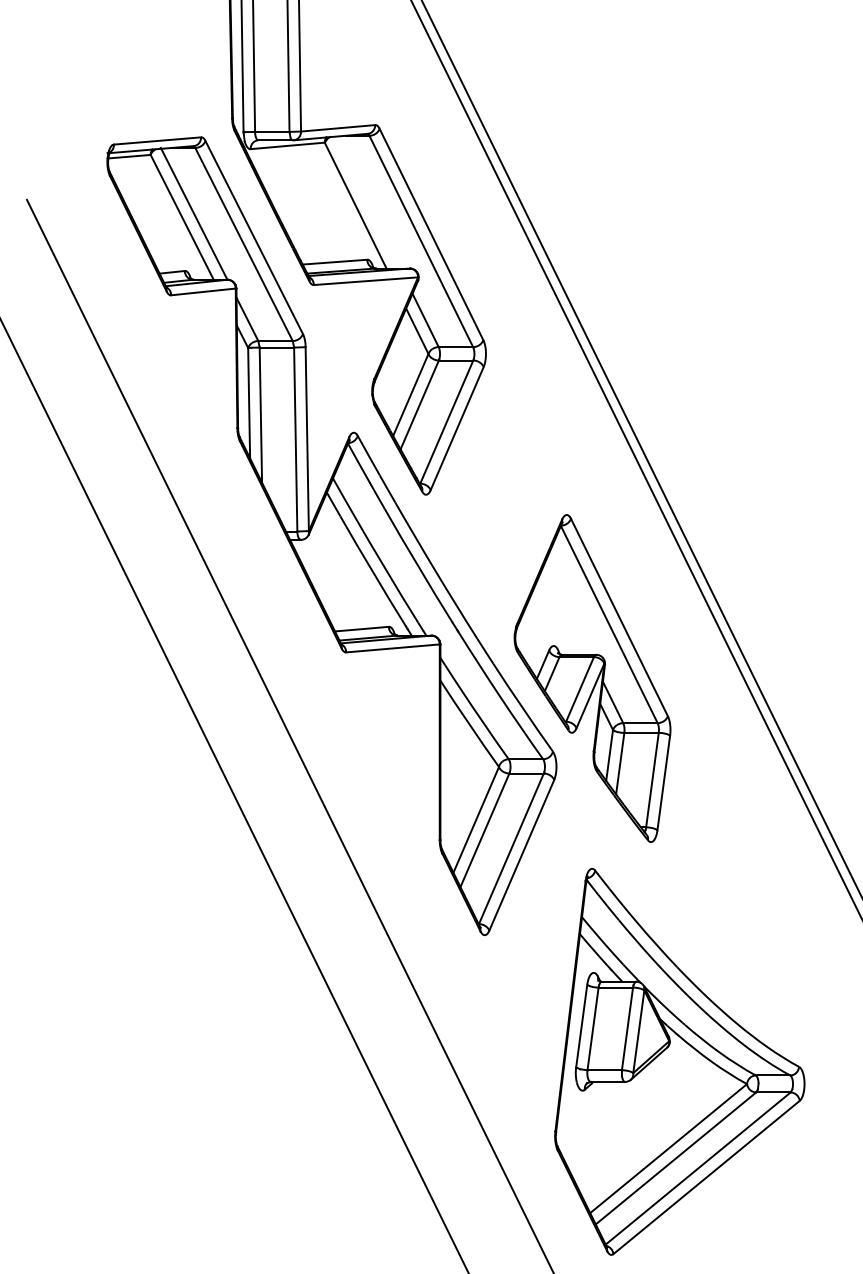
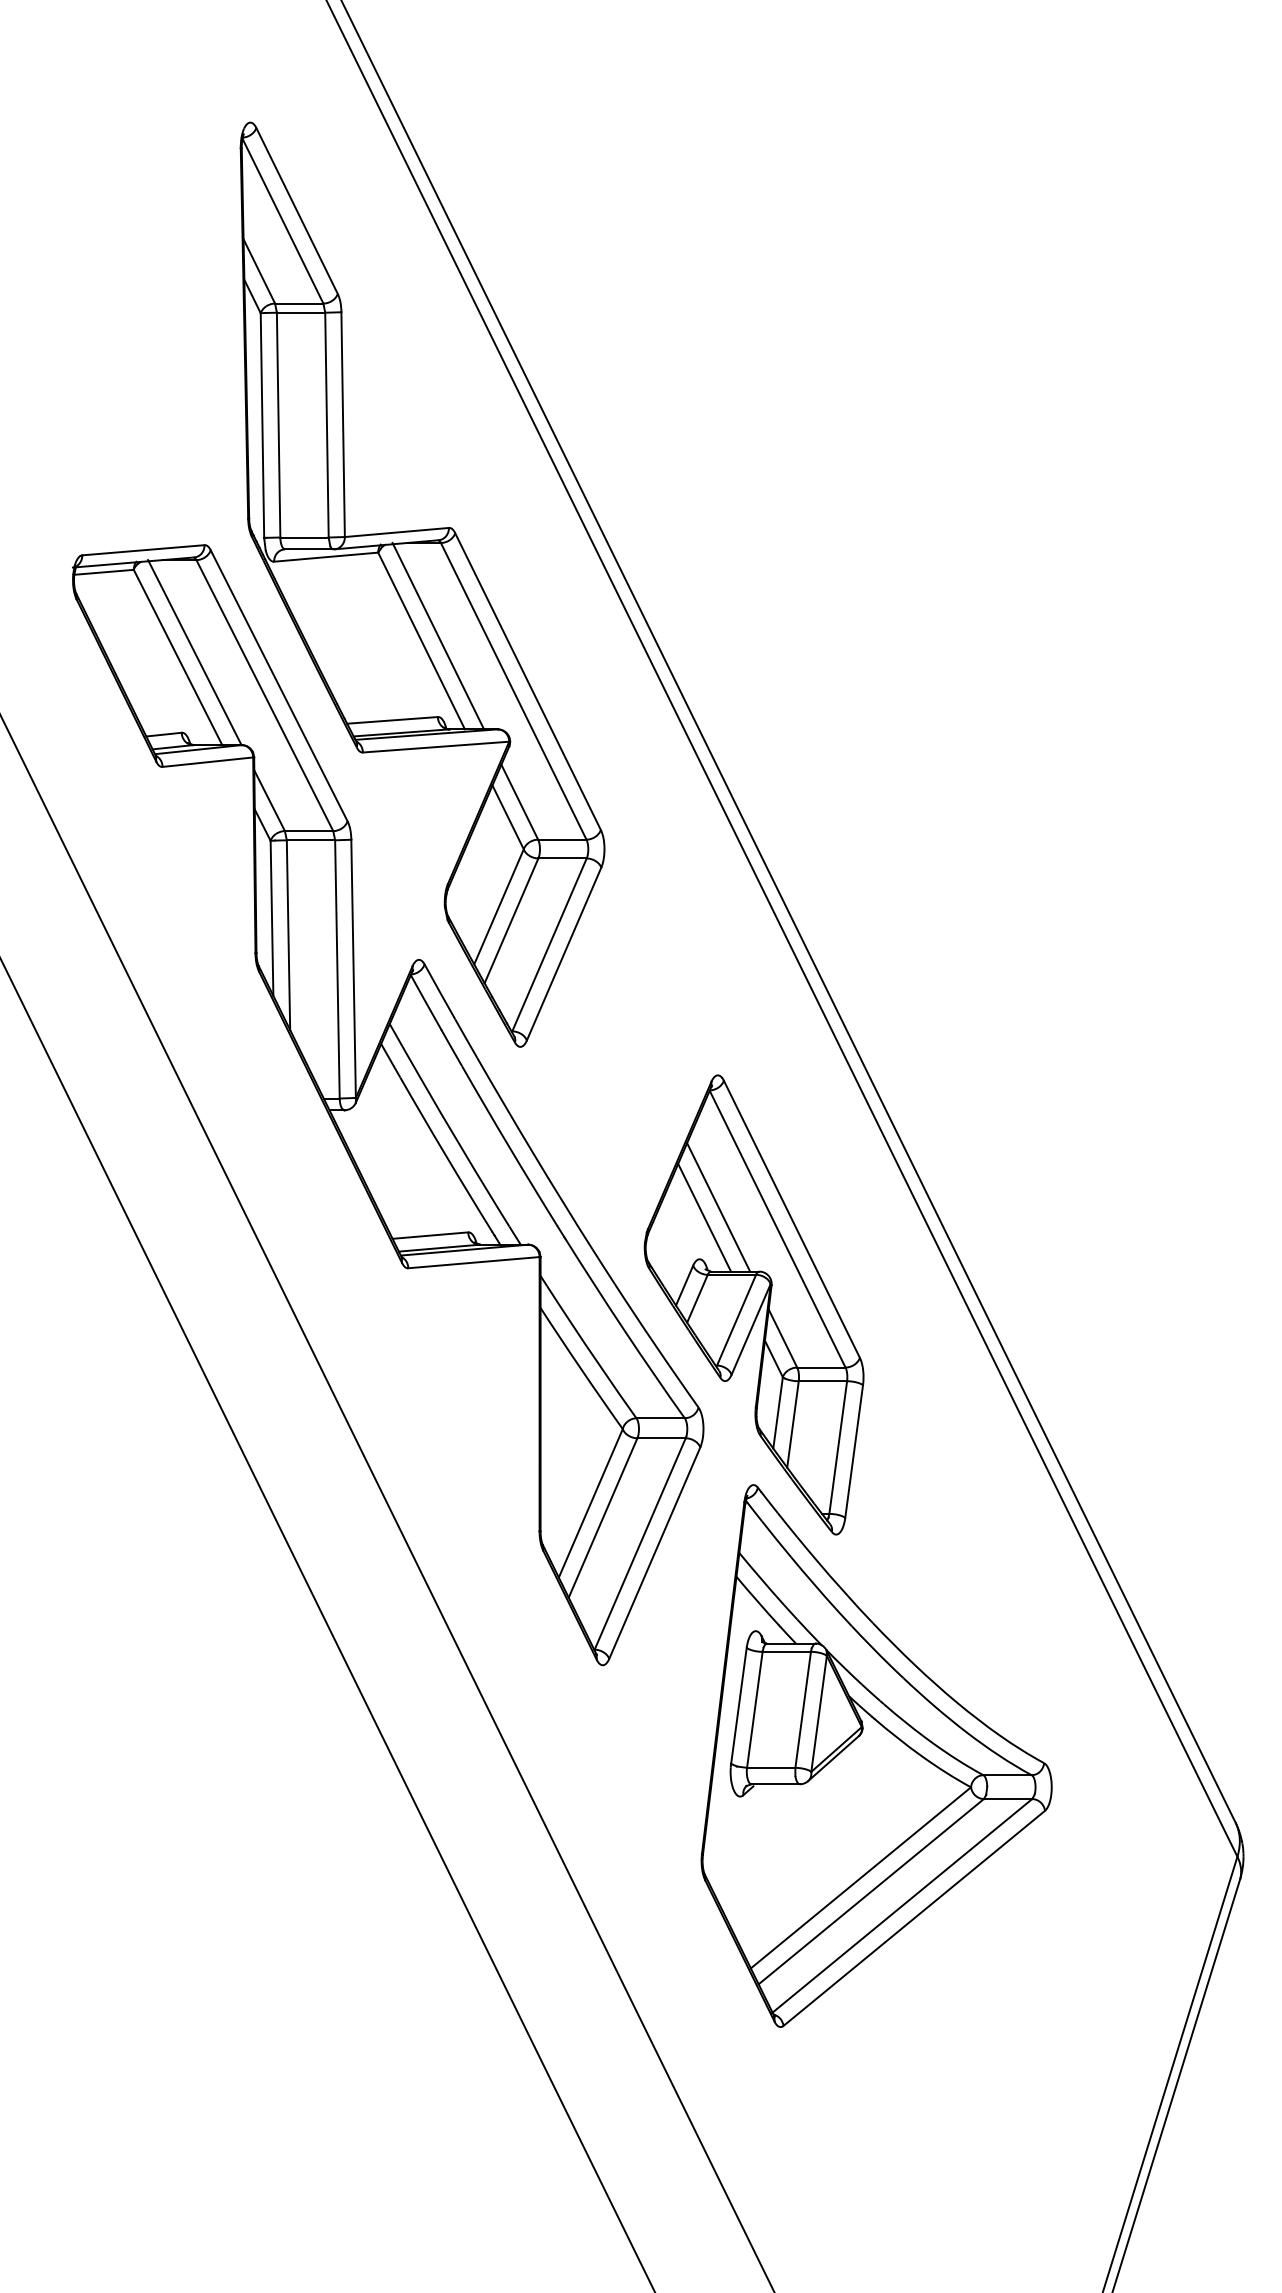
line: (367, 201) -> (438, 635), added
line: (567, 609) -> (718, 1207), added
line: (557, 616) -> (704, 1217), added
part: (679, 1061) -> (876, 1755), moved

